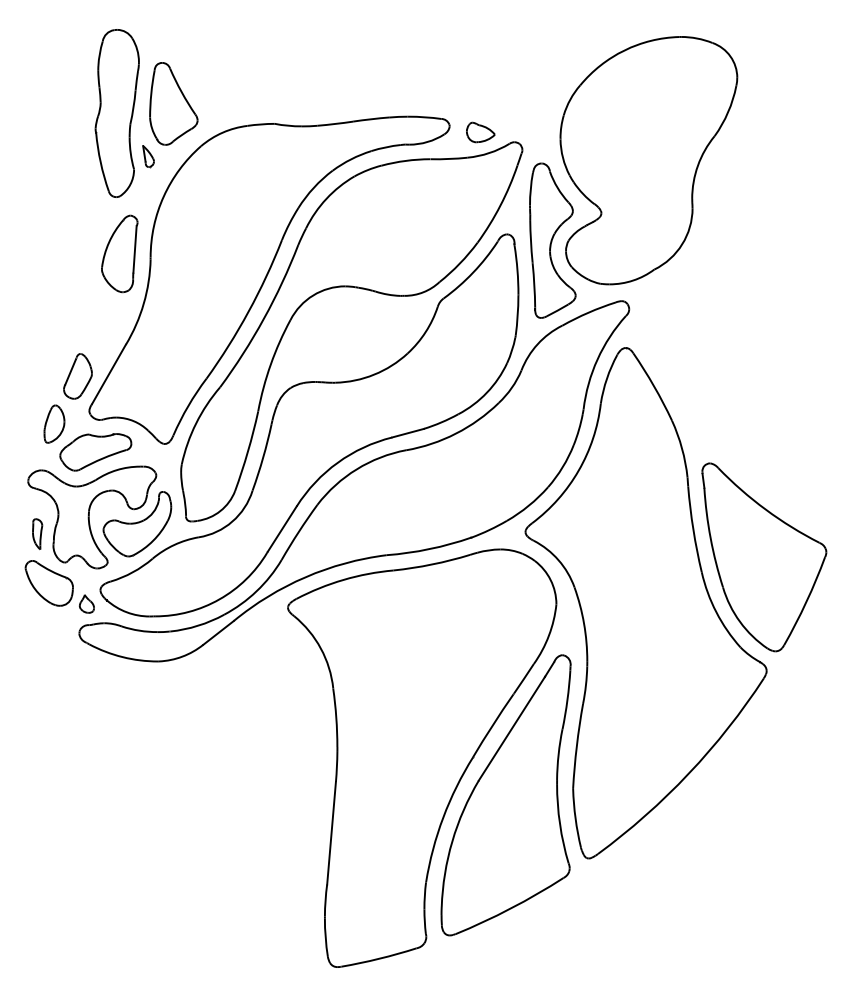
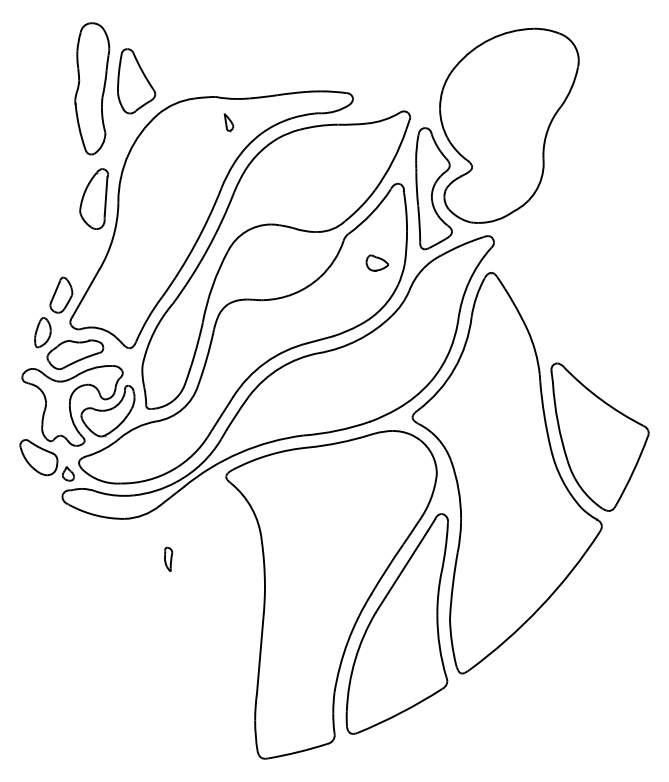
part: (480, 132) -> (377, 263), moved
part: (148, 156) -> (228, 122), moved
part: (37, 534) -> (168, 559), moved

